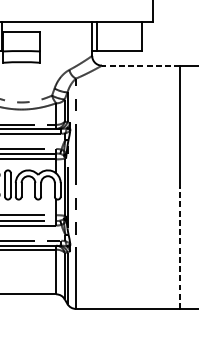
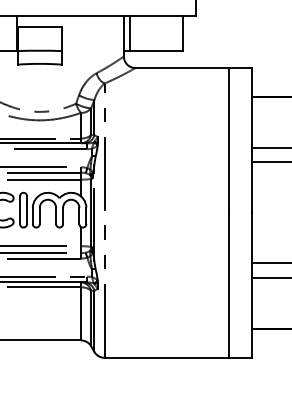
line: (141, 66) -> (182, 68), dashed -> solid
line: (180, 247) -> (228, 284), dashed -> solid

